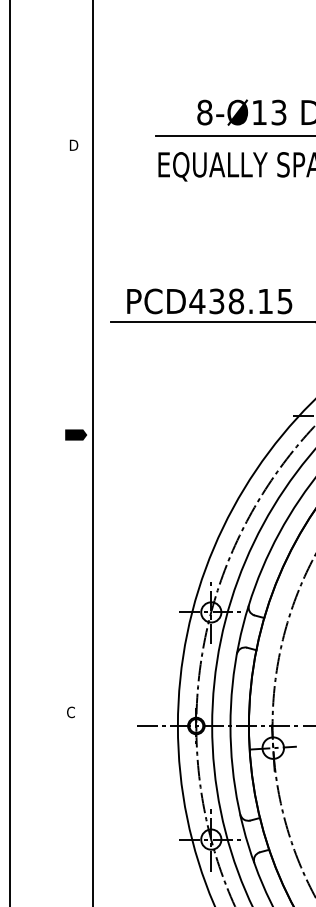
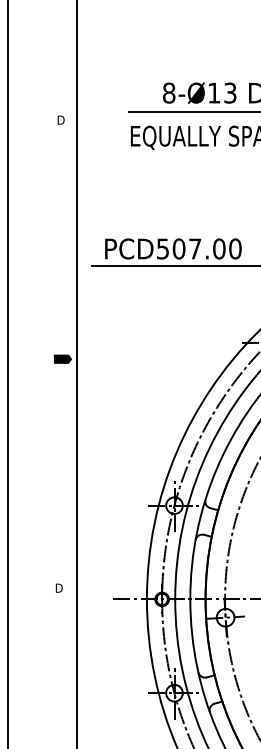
text: (240, 301) -> (198, 249), PCD438.15 -> PCD507.00
text: (71, 712) -> (59, 588), C -> D

